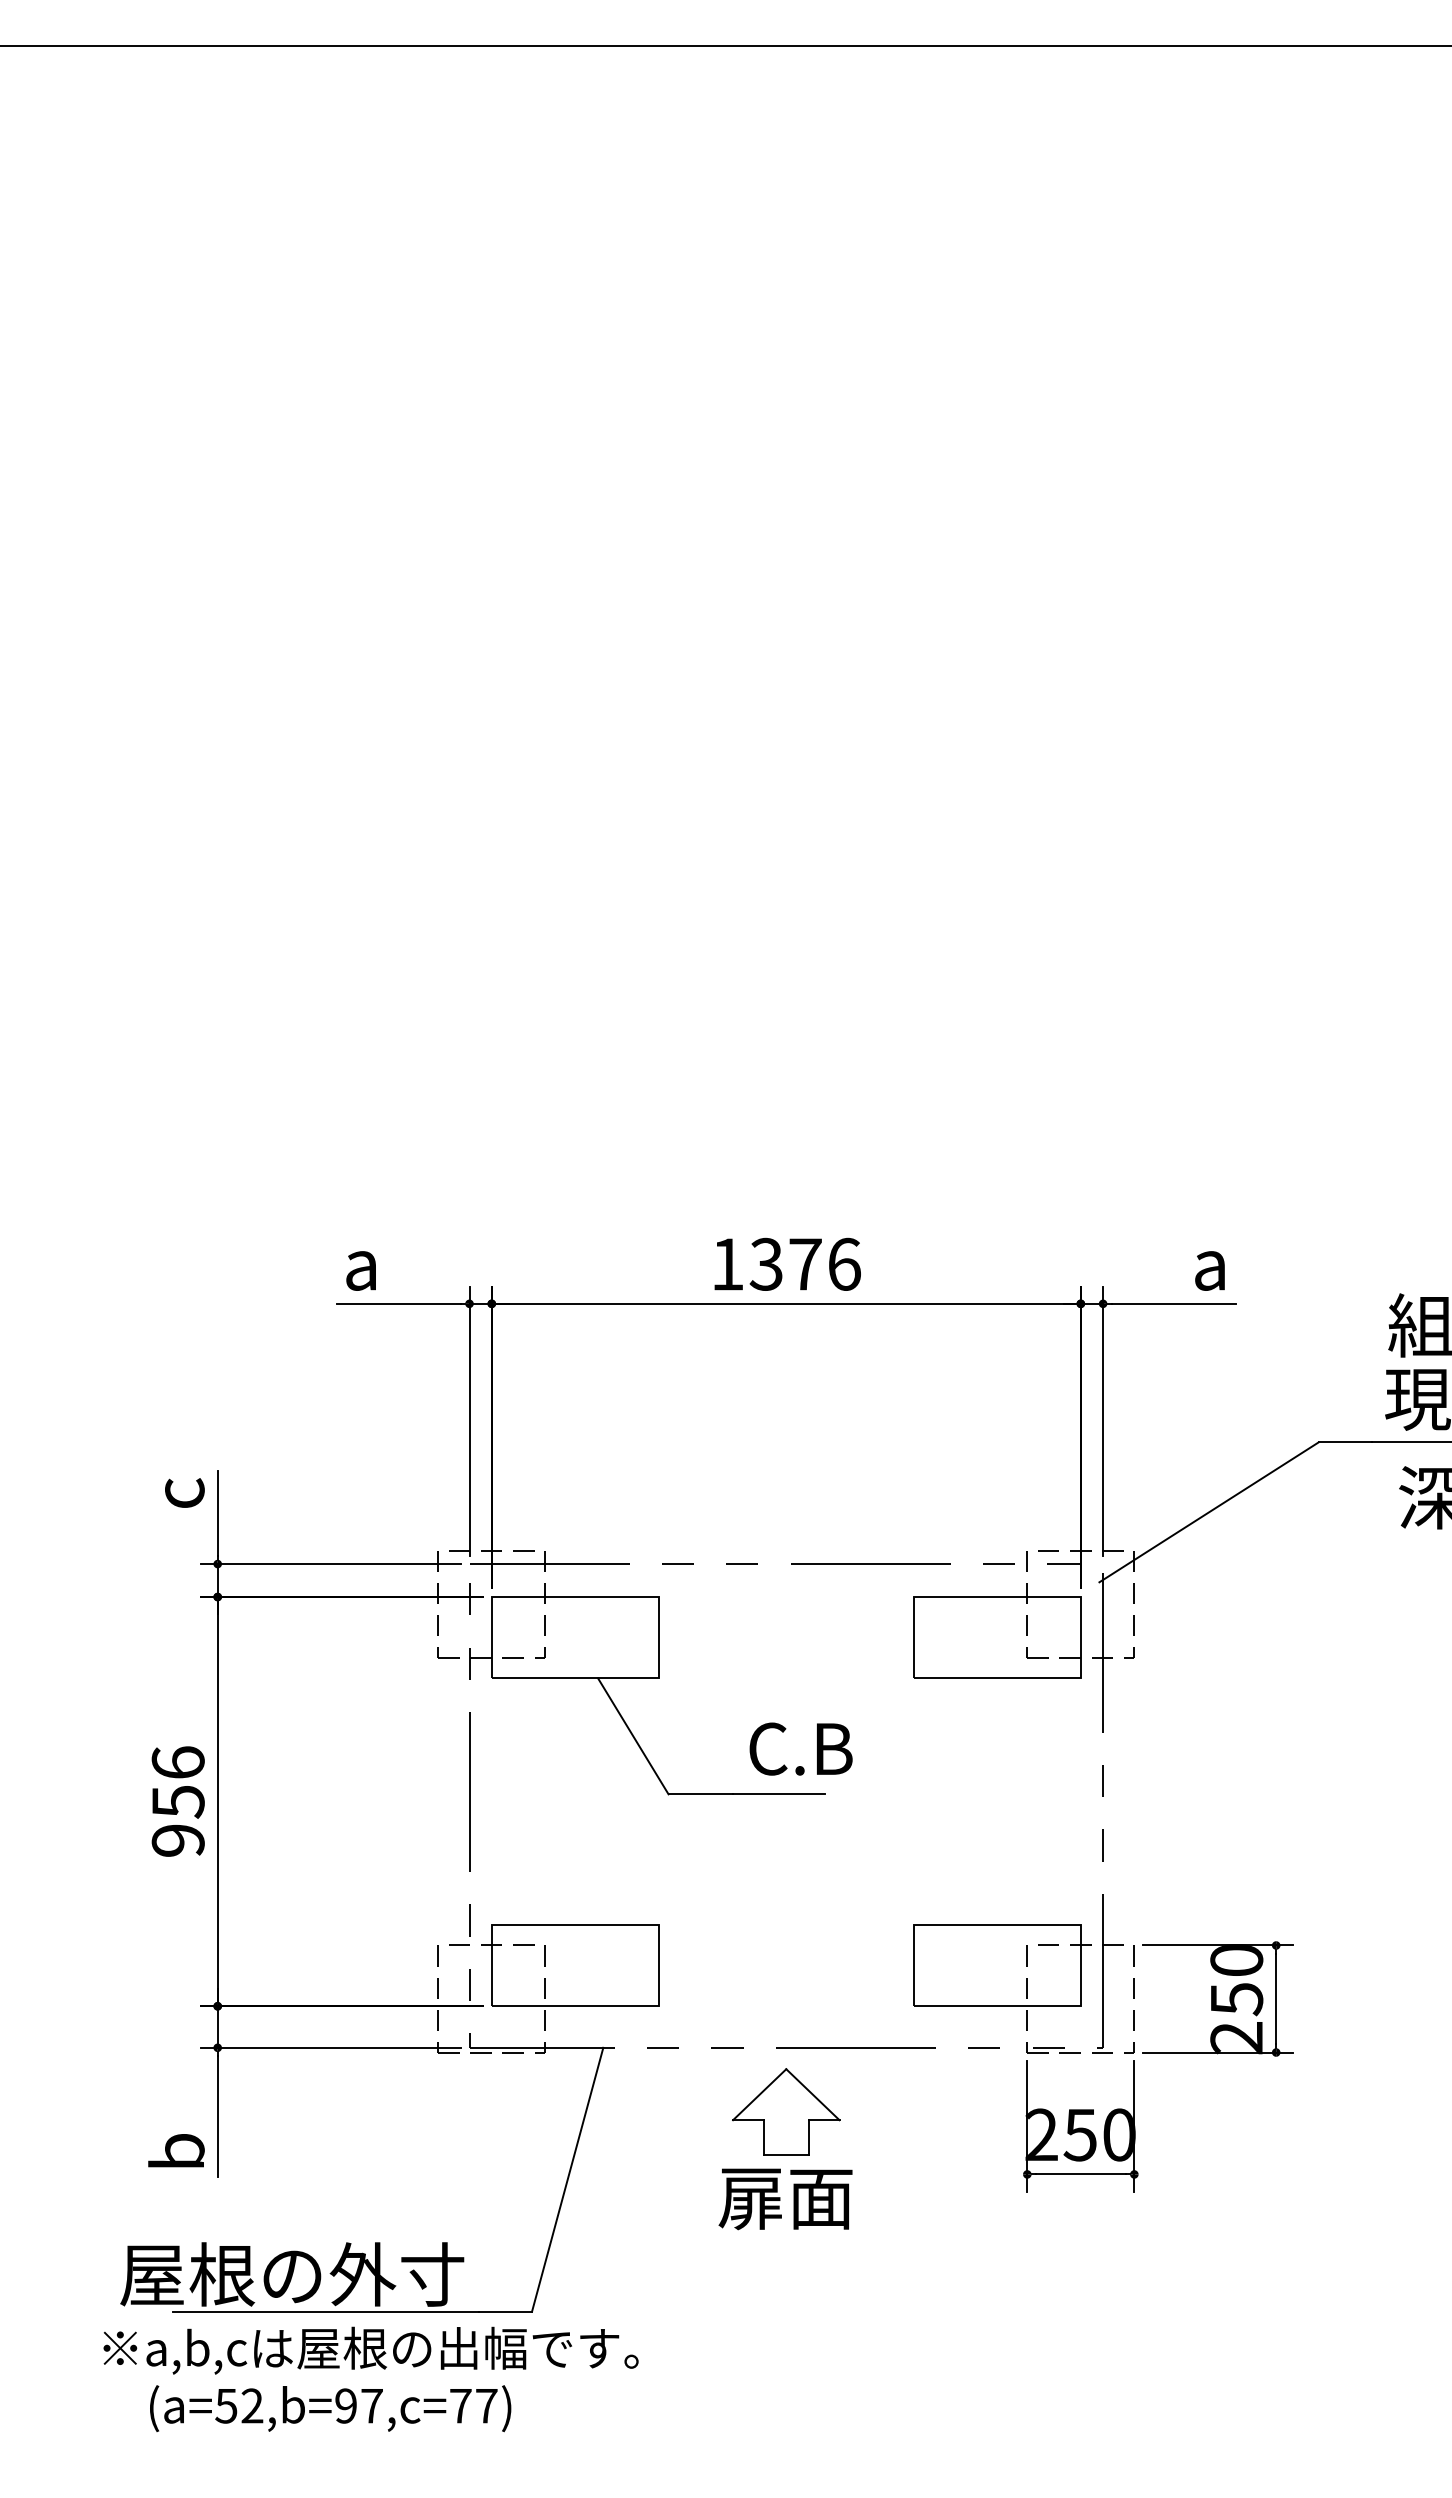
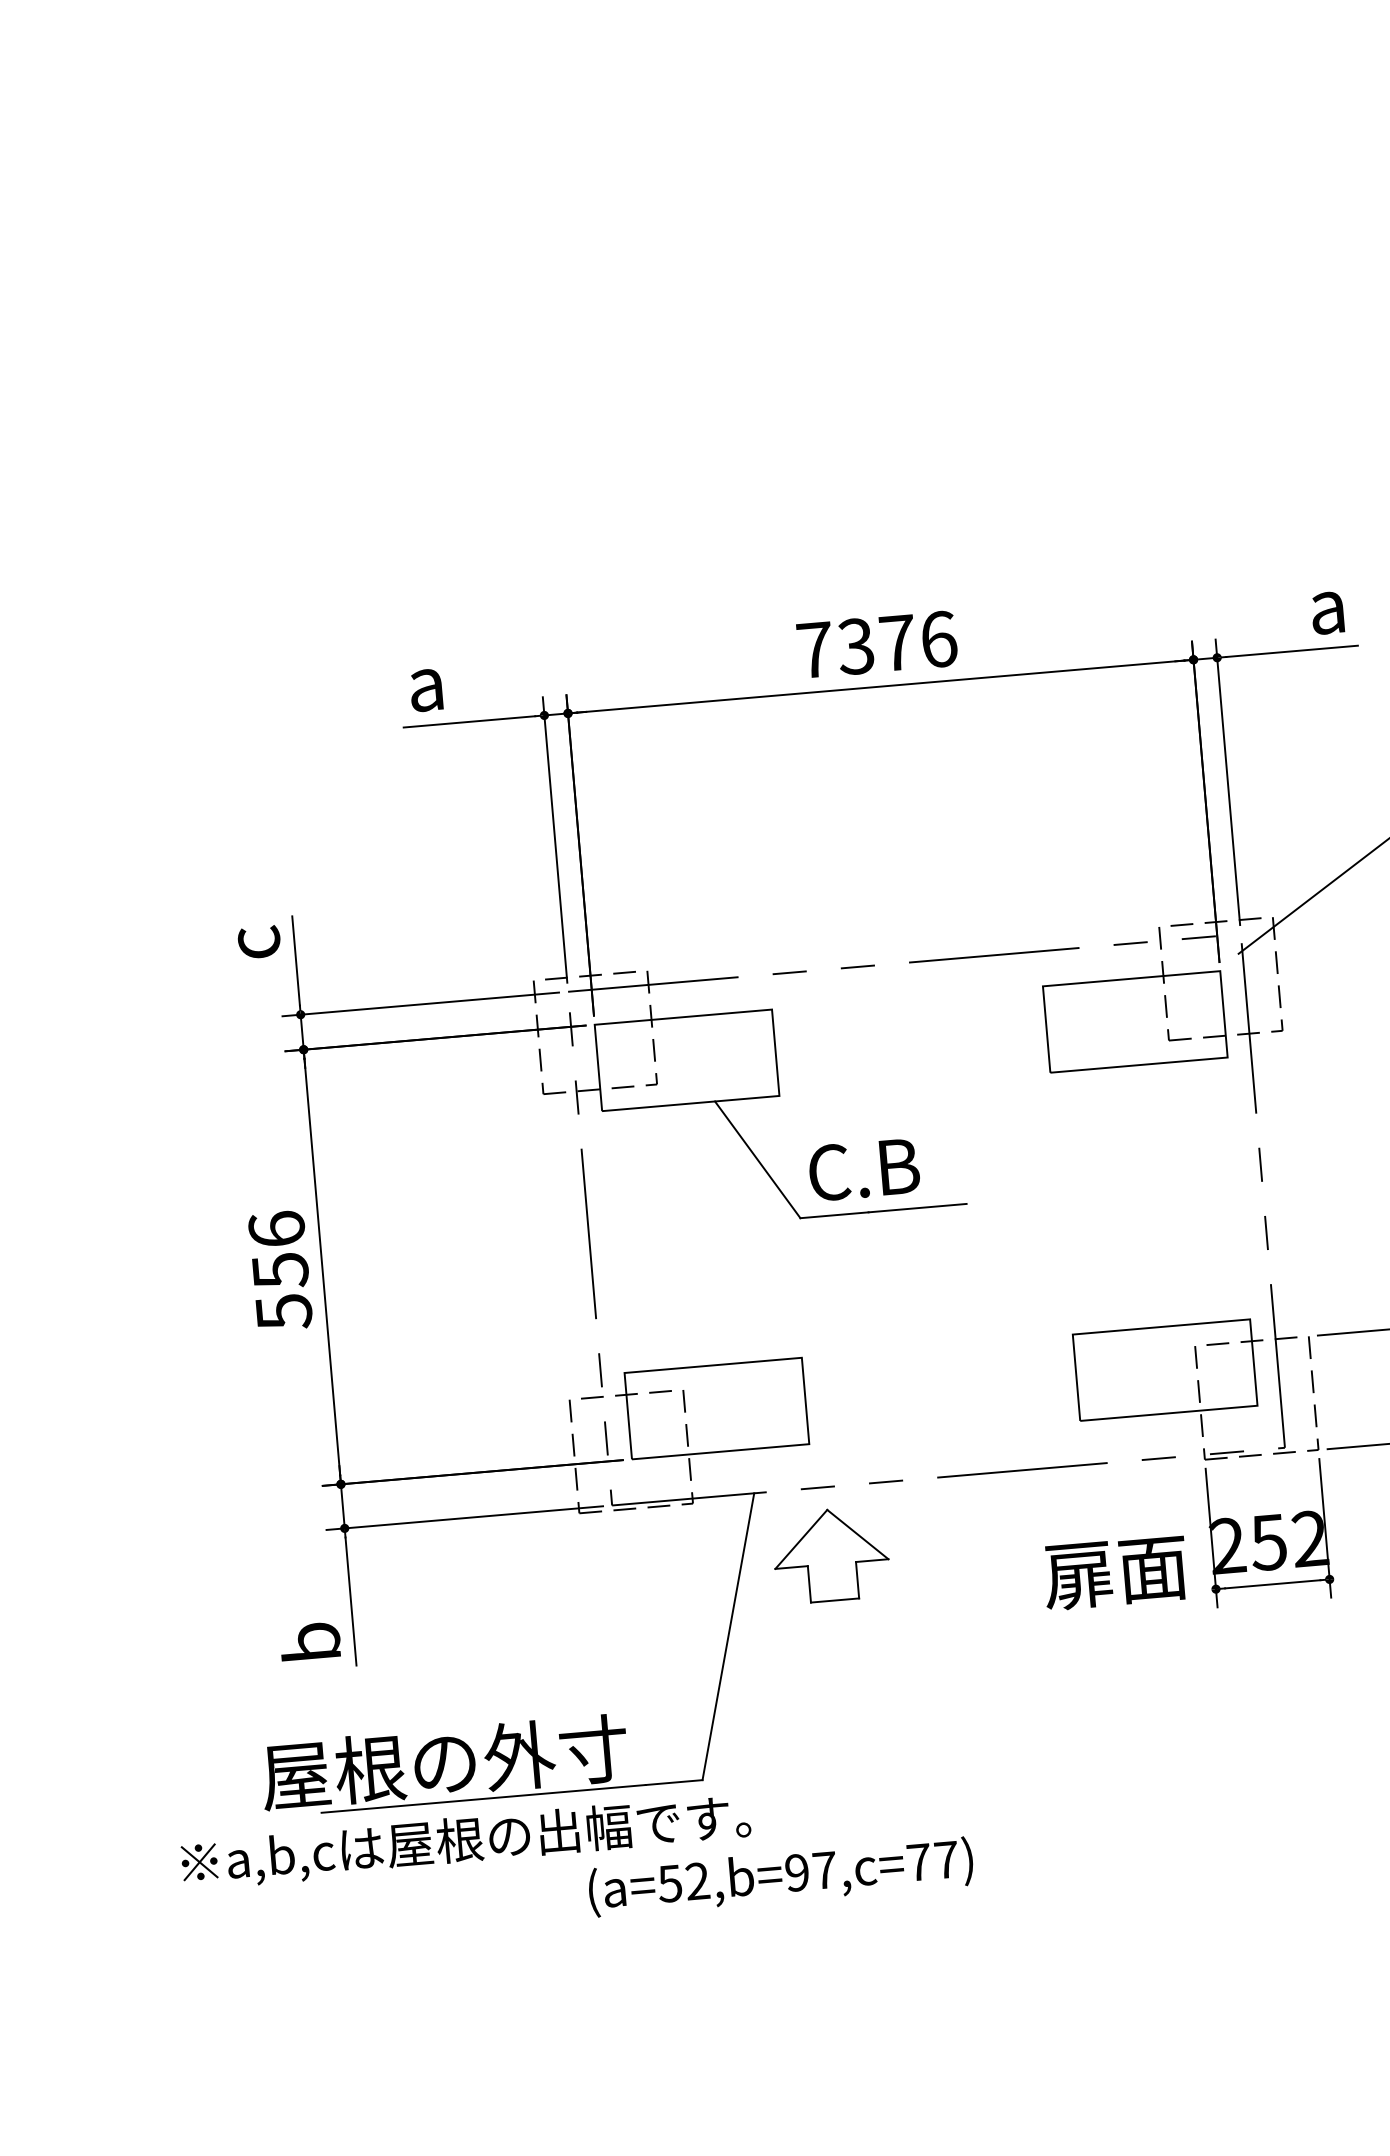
text: (728, 1264) -> (815, 650), 1376 -> 7376
text: (800, 1748) -> (863, 1169), moved
text: (177, 1840) -> (283, 1311), 956 -> 556
part: (786, 2111) -> (831, 1554), moved
text: (1119, 2134) -> (1310, 1538), 250 -> 252
text: (785, 2199) -> (1115, 1573), moved
text: (370, 2350) -> (465, 1841), moved
text: (330, 2408) -> (780, 1876), moved

